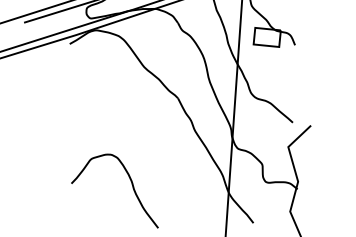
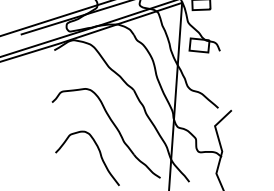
part: (152, 150) -> (115, 128), added

